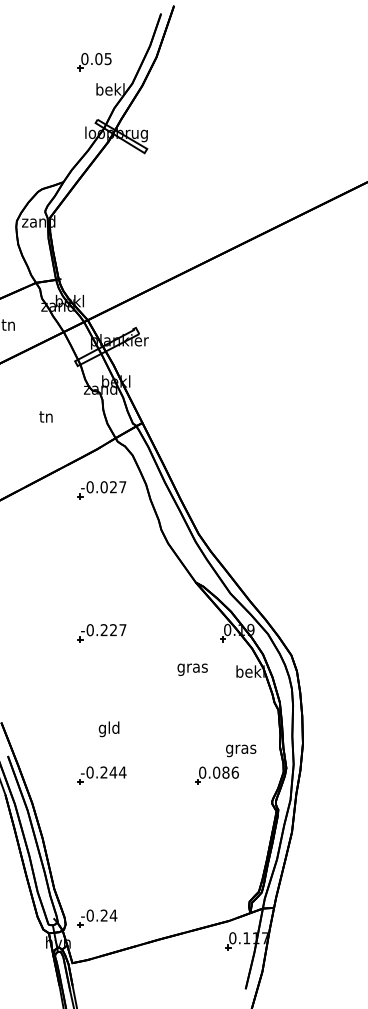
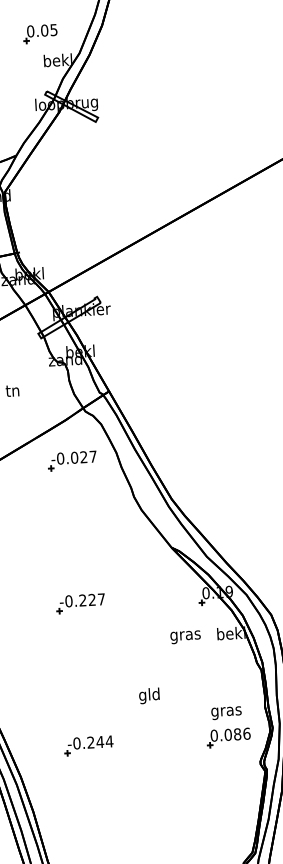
text: (192, 669) -> (185, 636), moved
text: (108, 729) -> (148, 696), moved
part: (216, 775) -> (228, 737), moved

